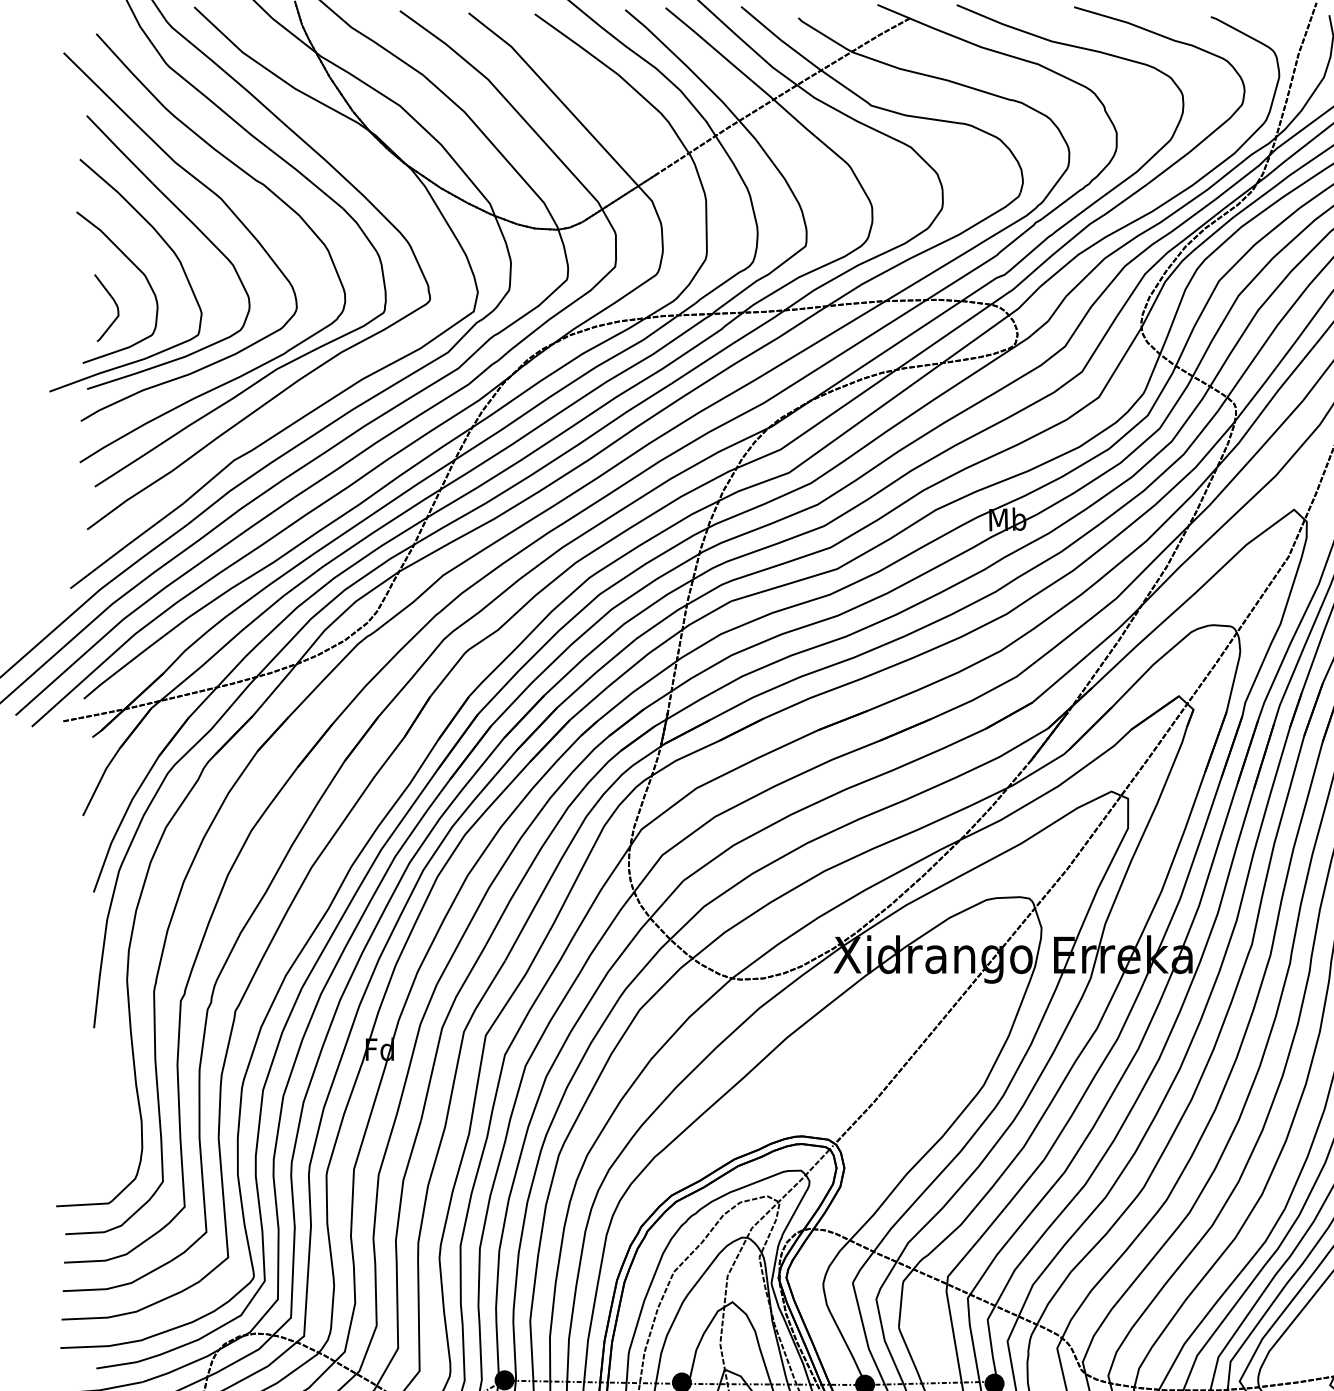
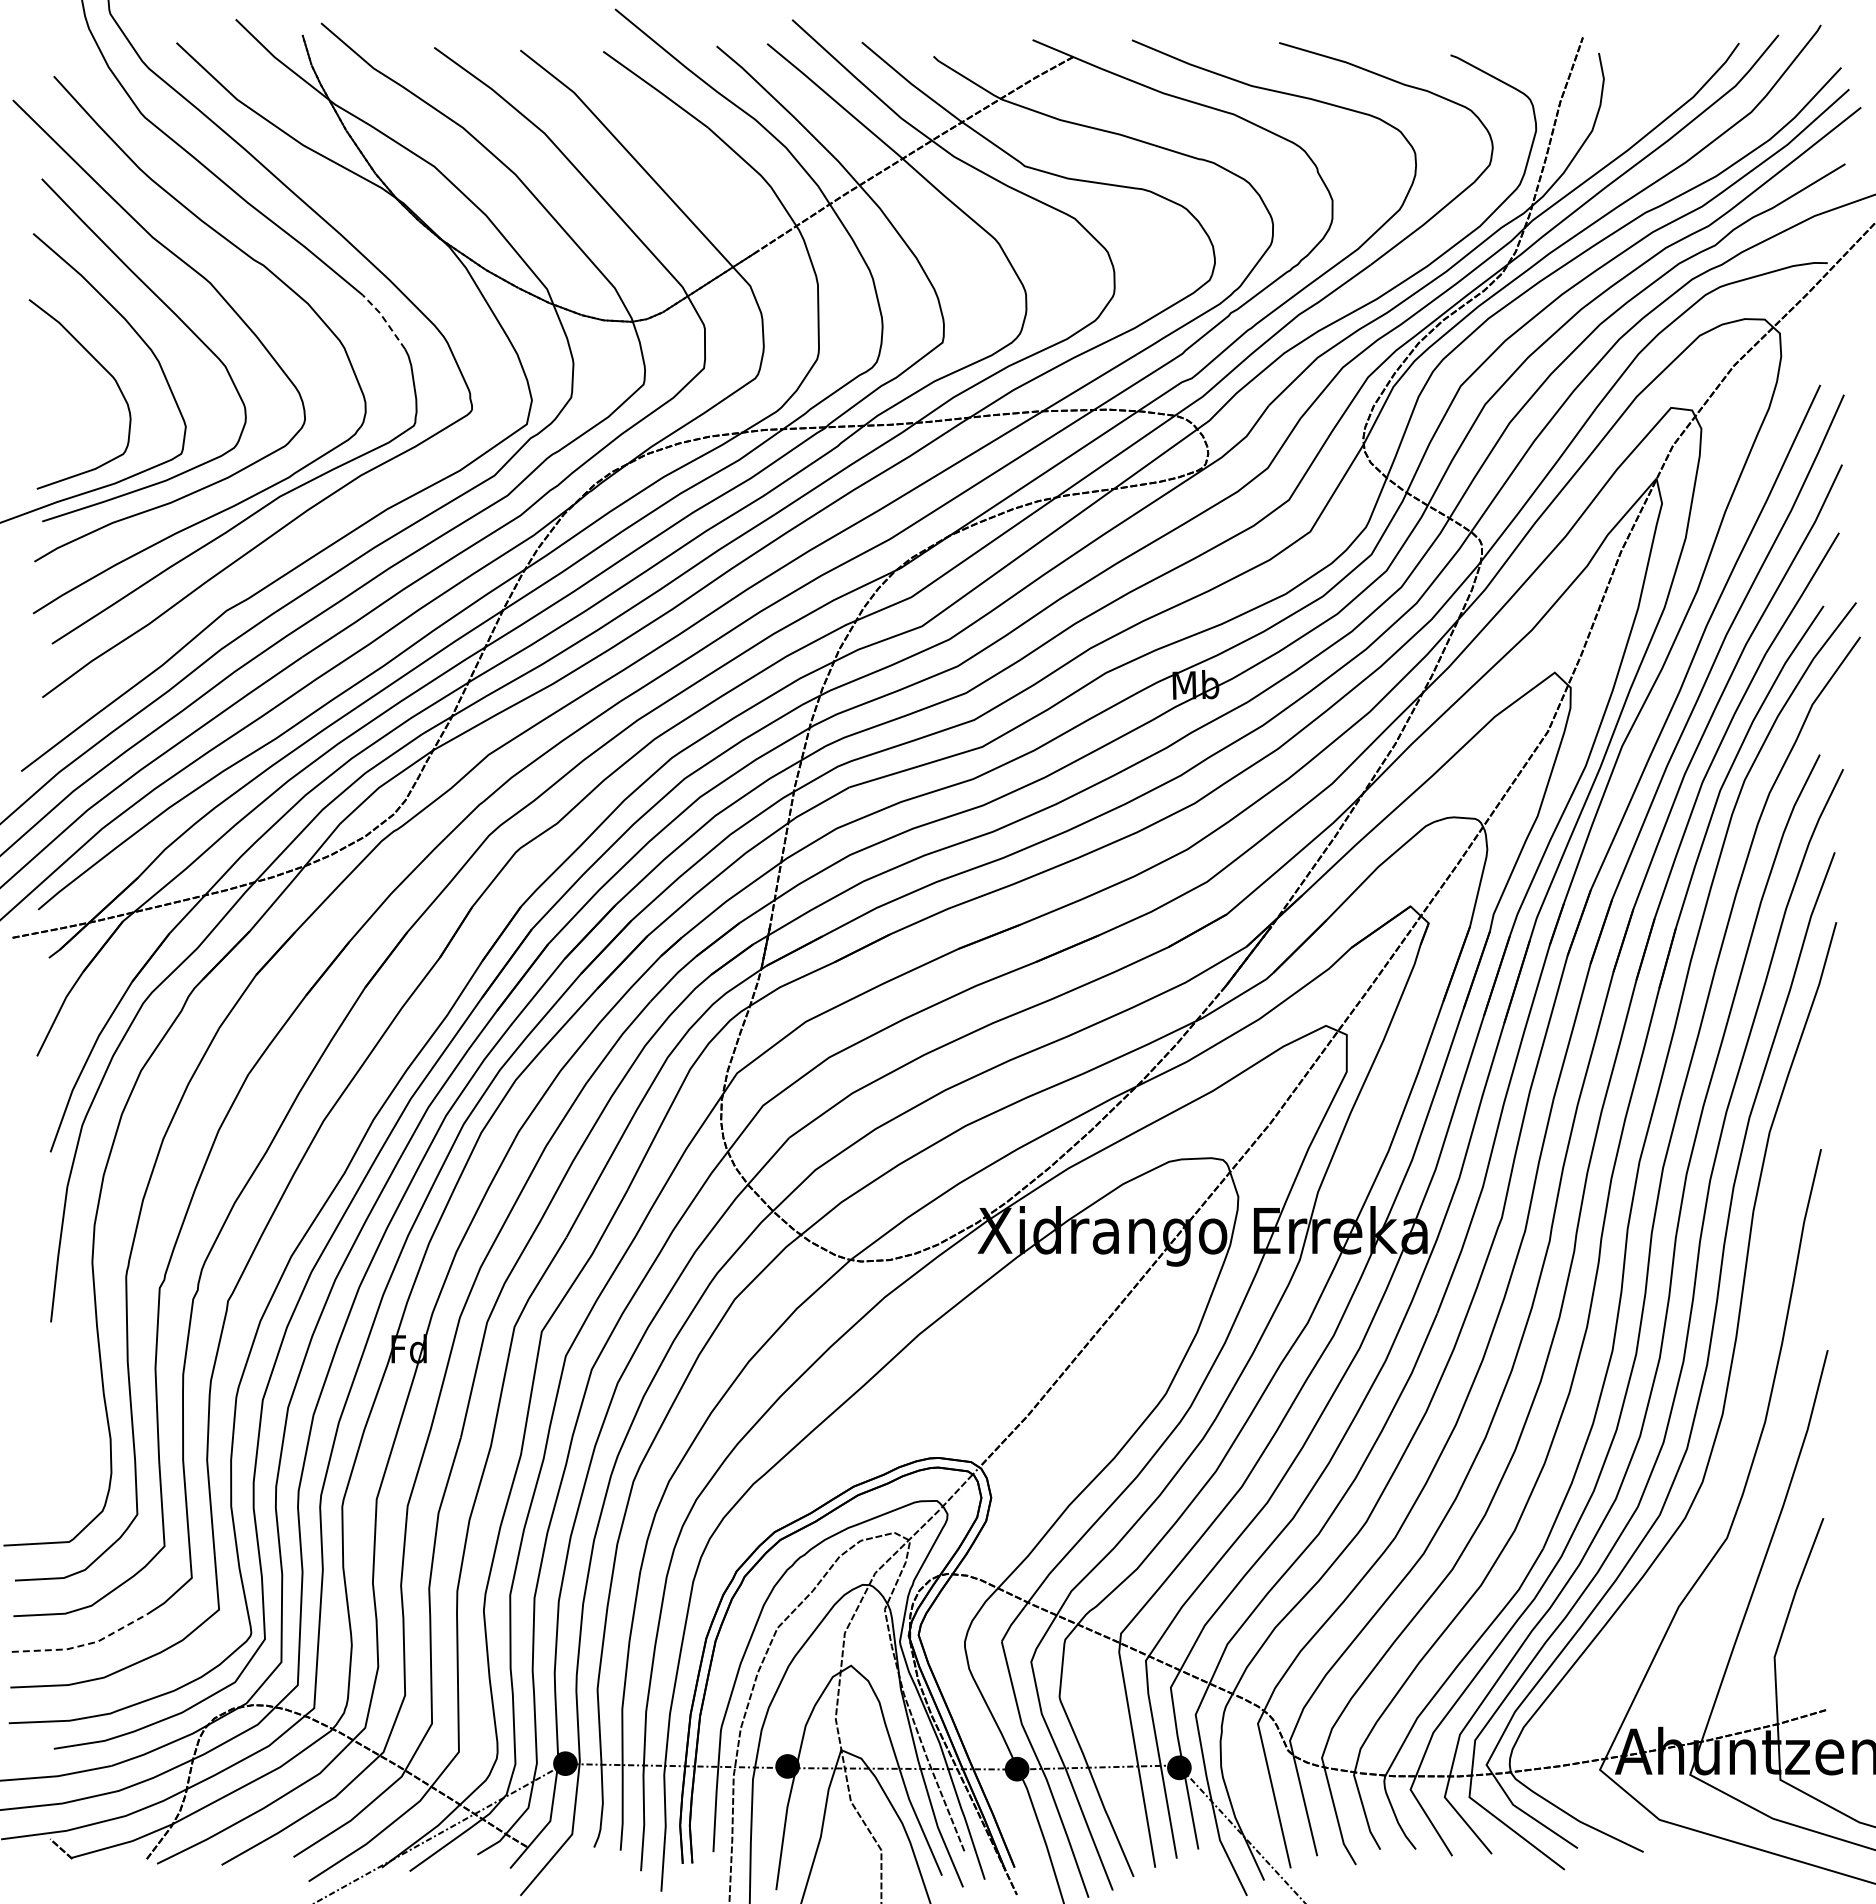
line: (361, 228) -> (385, 320), solid -> dashed
curve: (114, 302) -> (76, 413), removed
line: (120, 1286) -> (83, 1645), solid -> dashed

